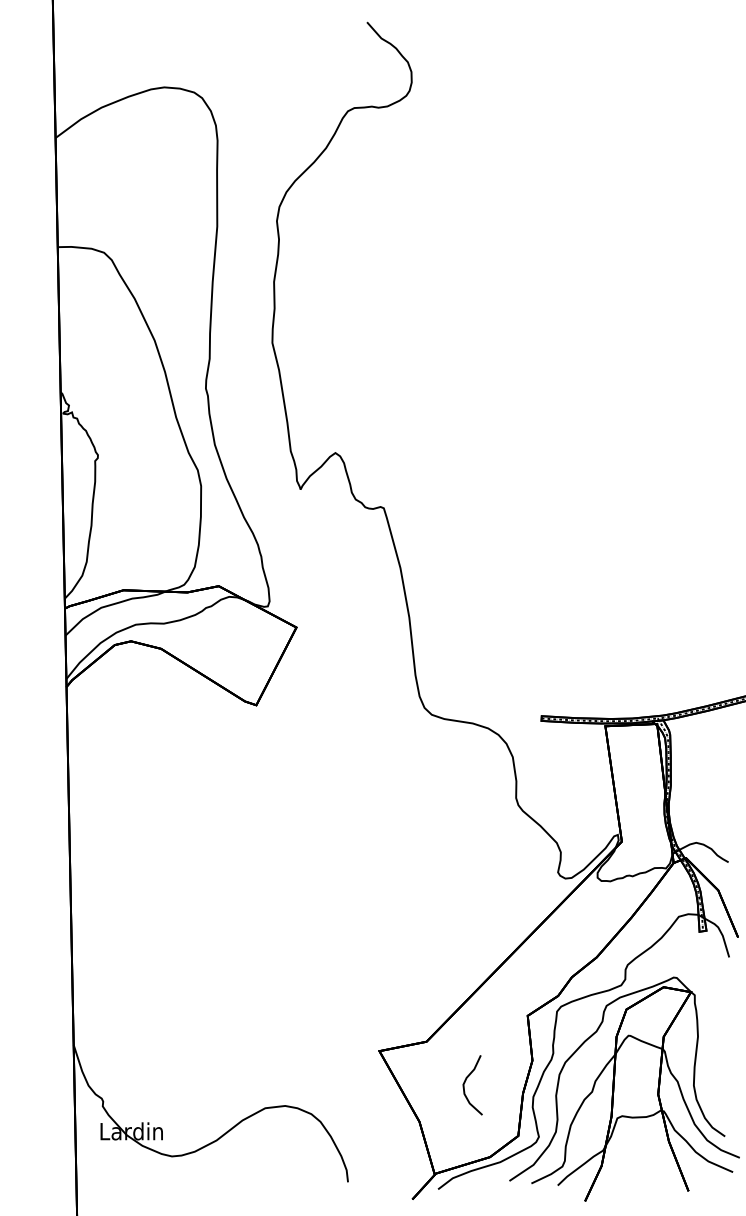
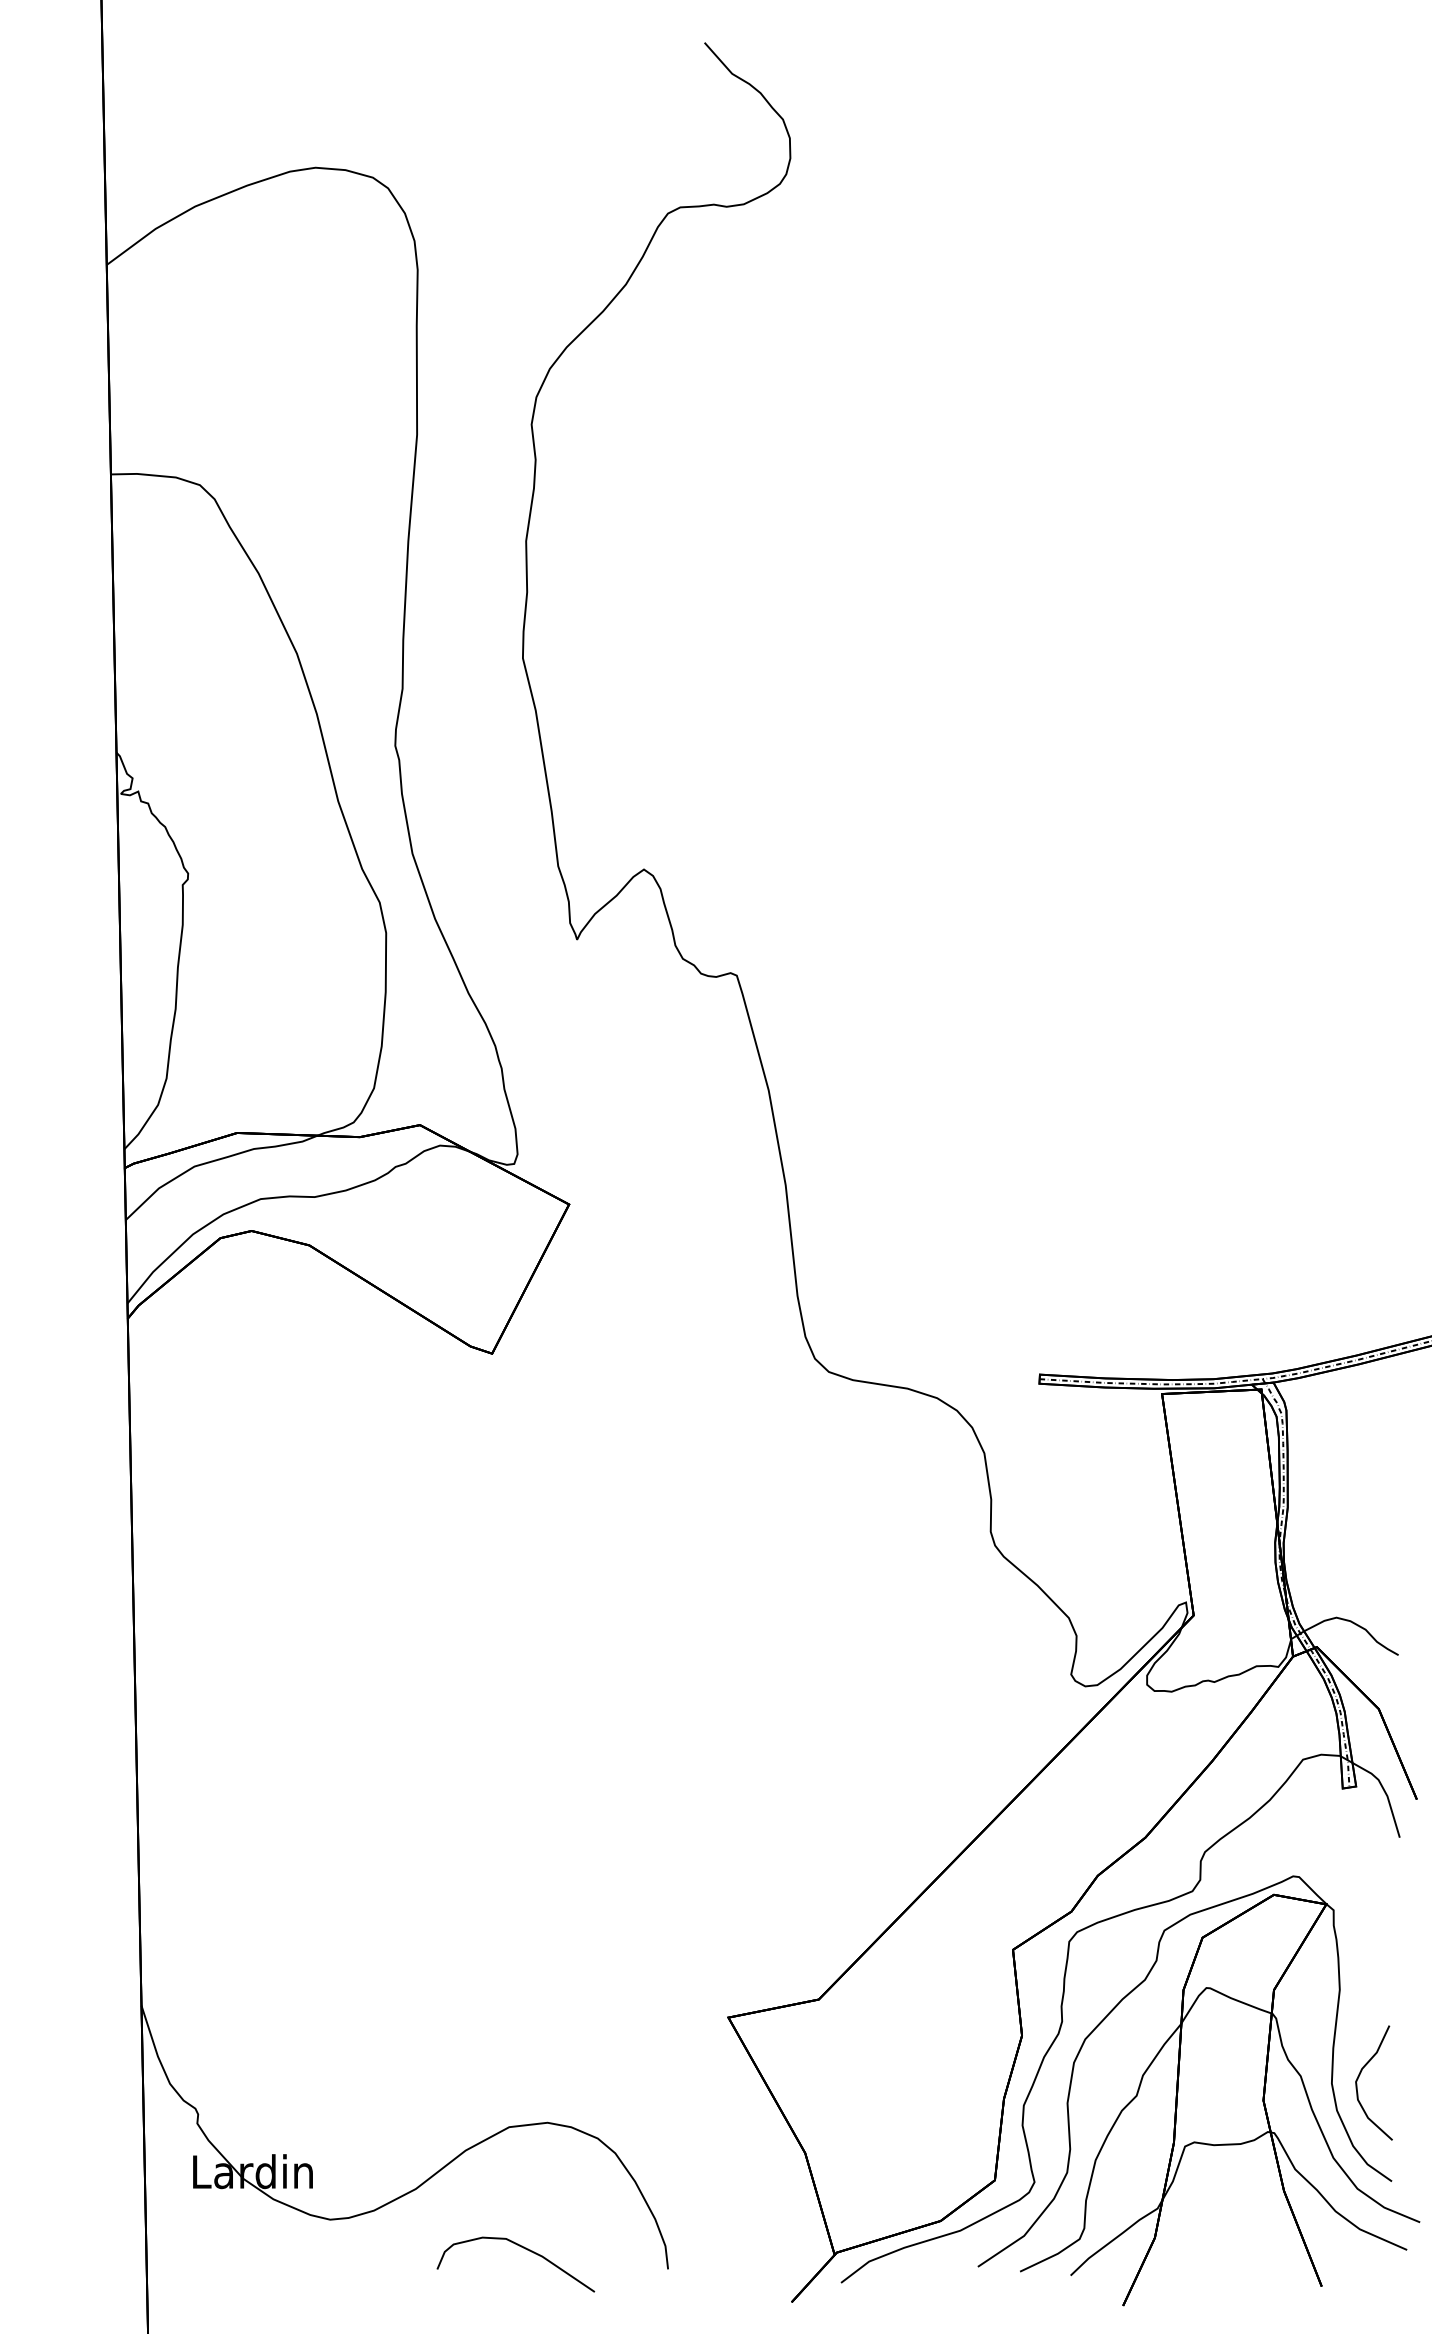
curve: (465, 1082) -> (1359, 2077), moved
curve: (271, 1171) -> (521, 2248), added

